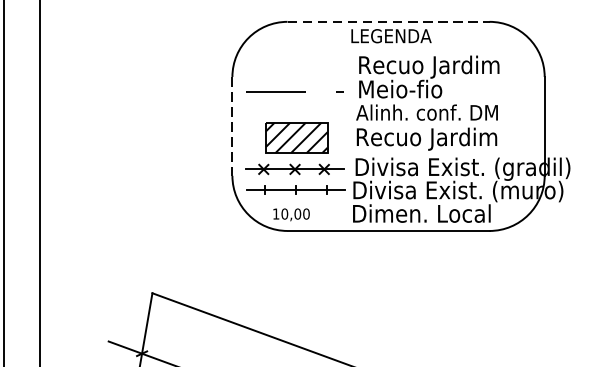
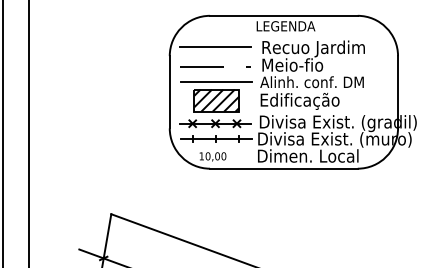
line: (388, 21) -> (283, 15), dashed -> solid
line: (294, 65) -> (215, 47), added
line: (296, 111) -> (216, 81), added
line: (232, 126) -> (169, 92), dashed -> solid
text: (427, 139) -> (312, 101), Recuo Jardim -> Edificação

